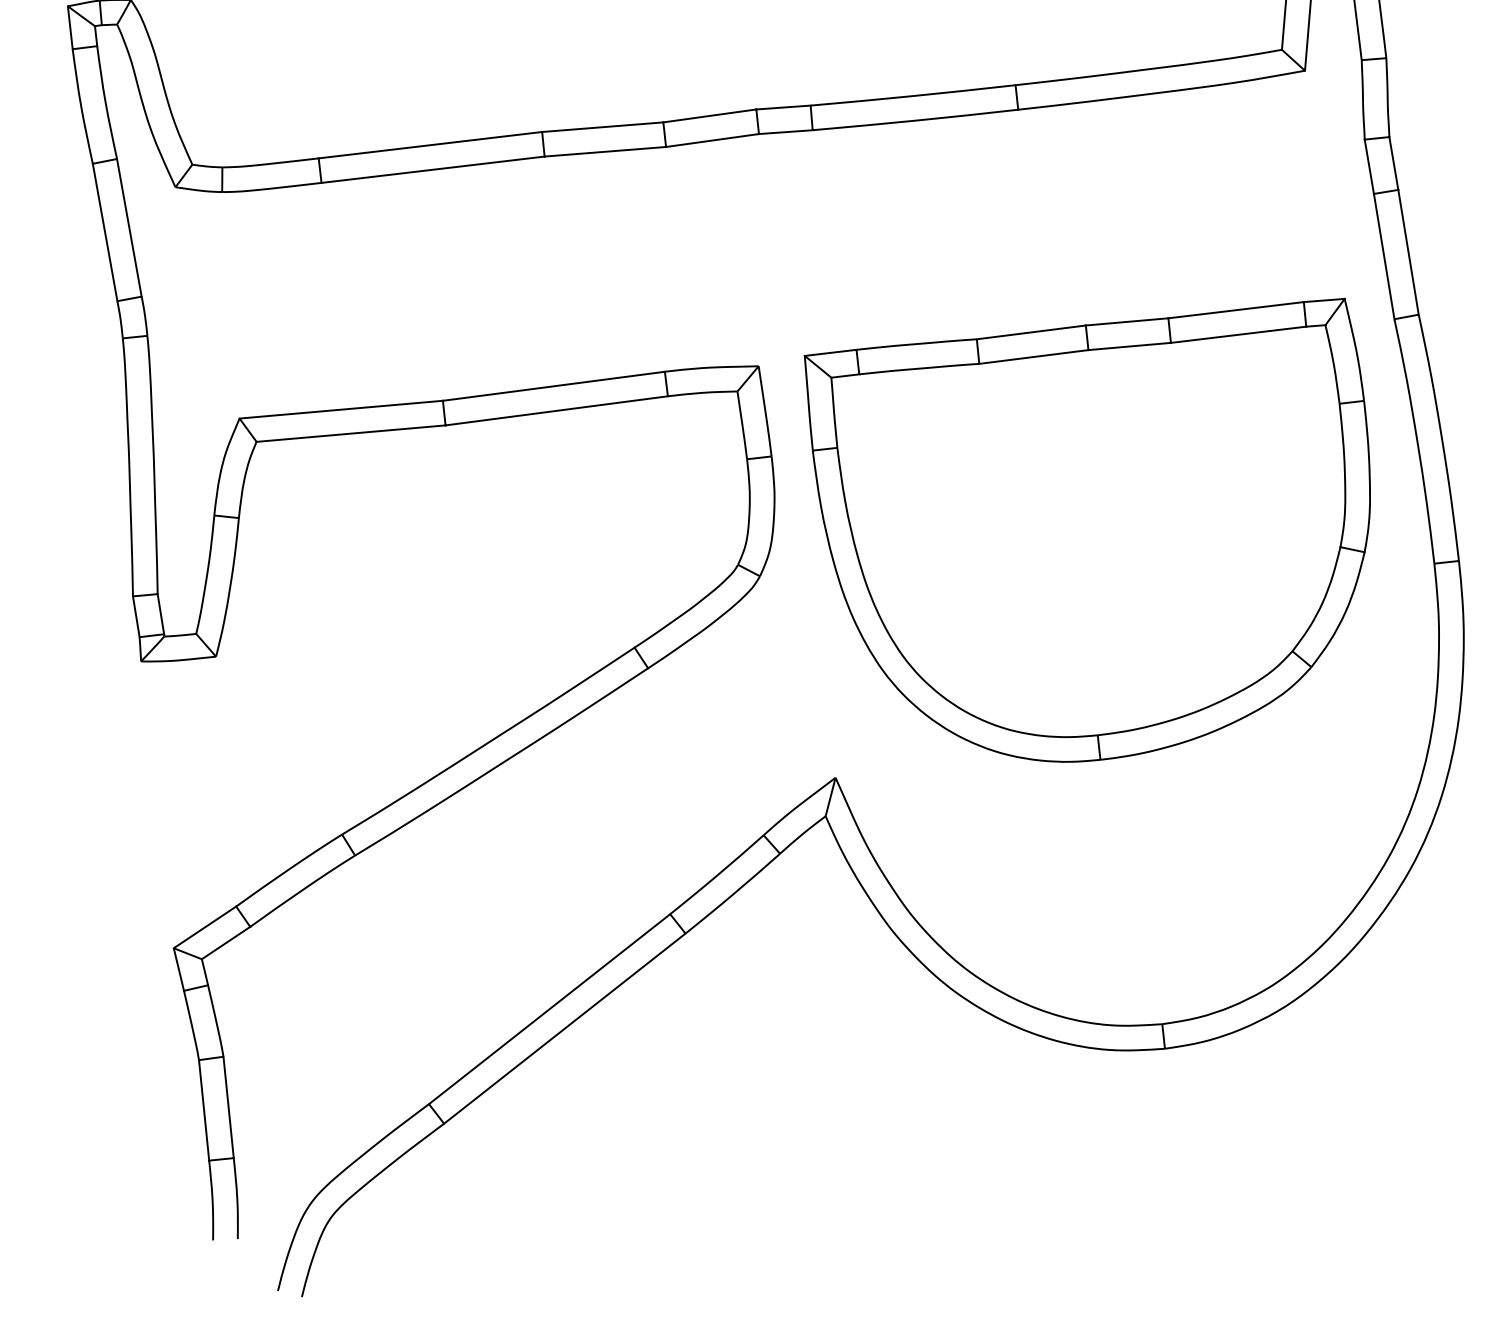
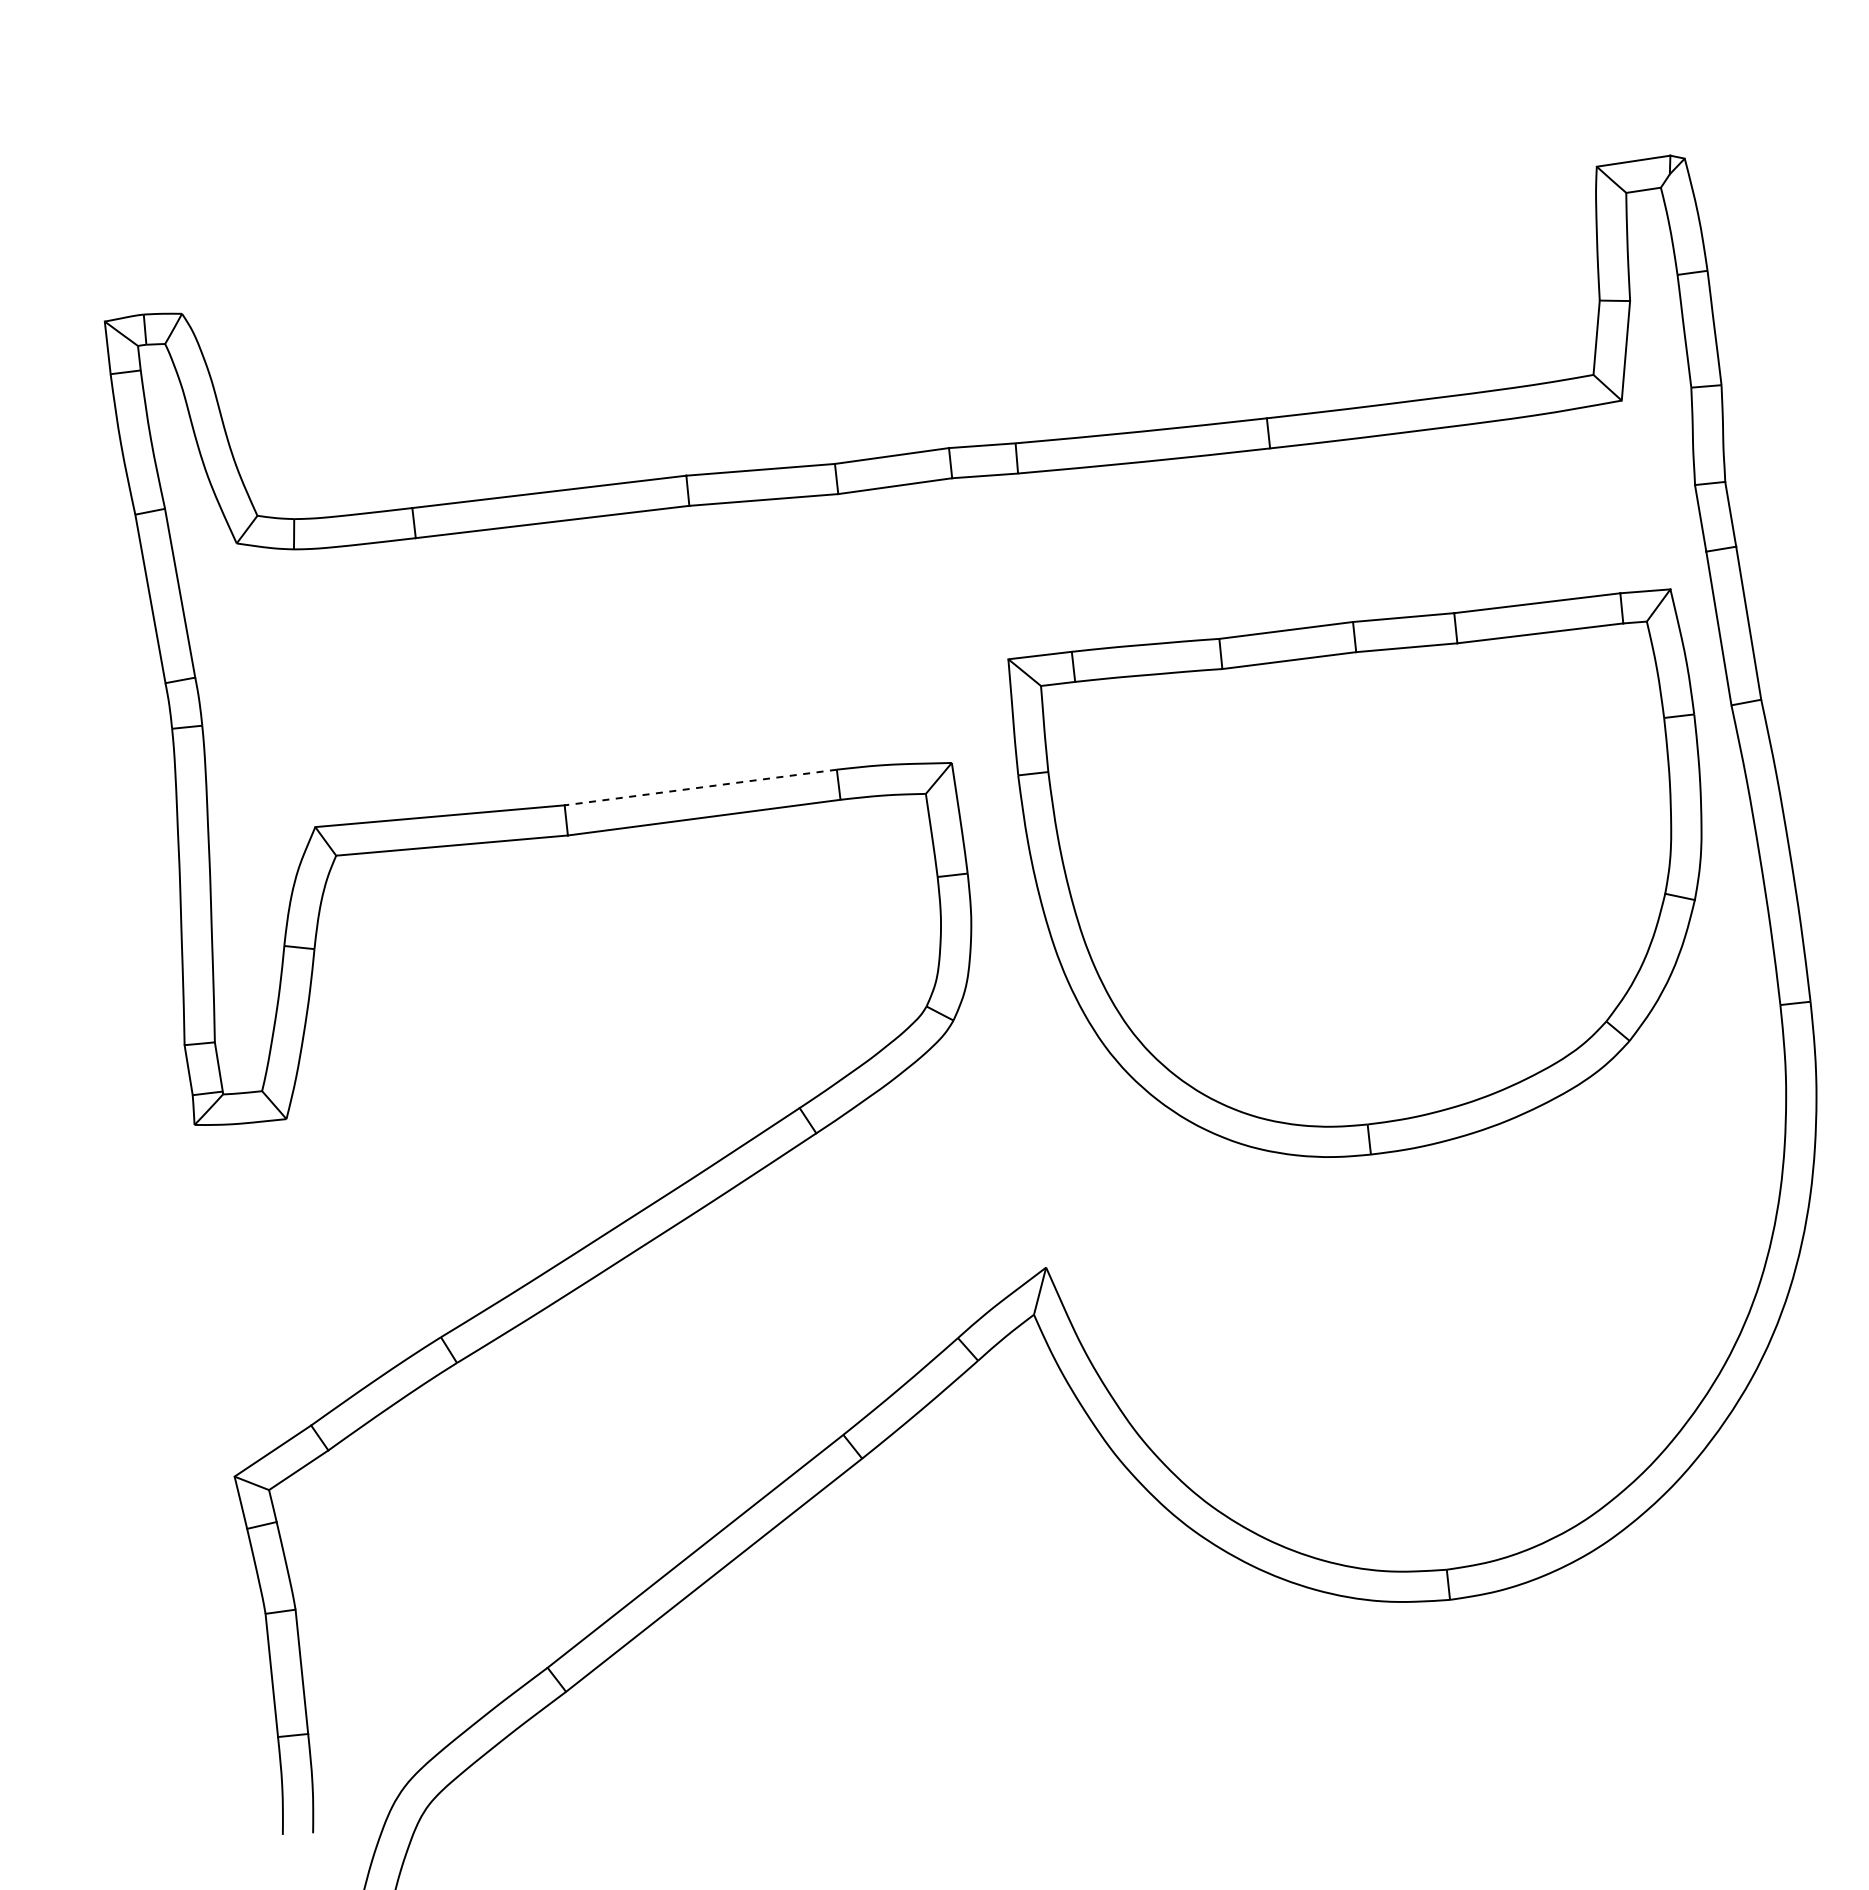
line: (553, 386) -> (700, 787), solid -> dashed
part: (1087, 529) -> (1354, 872), moved

